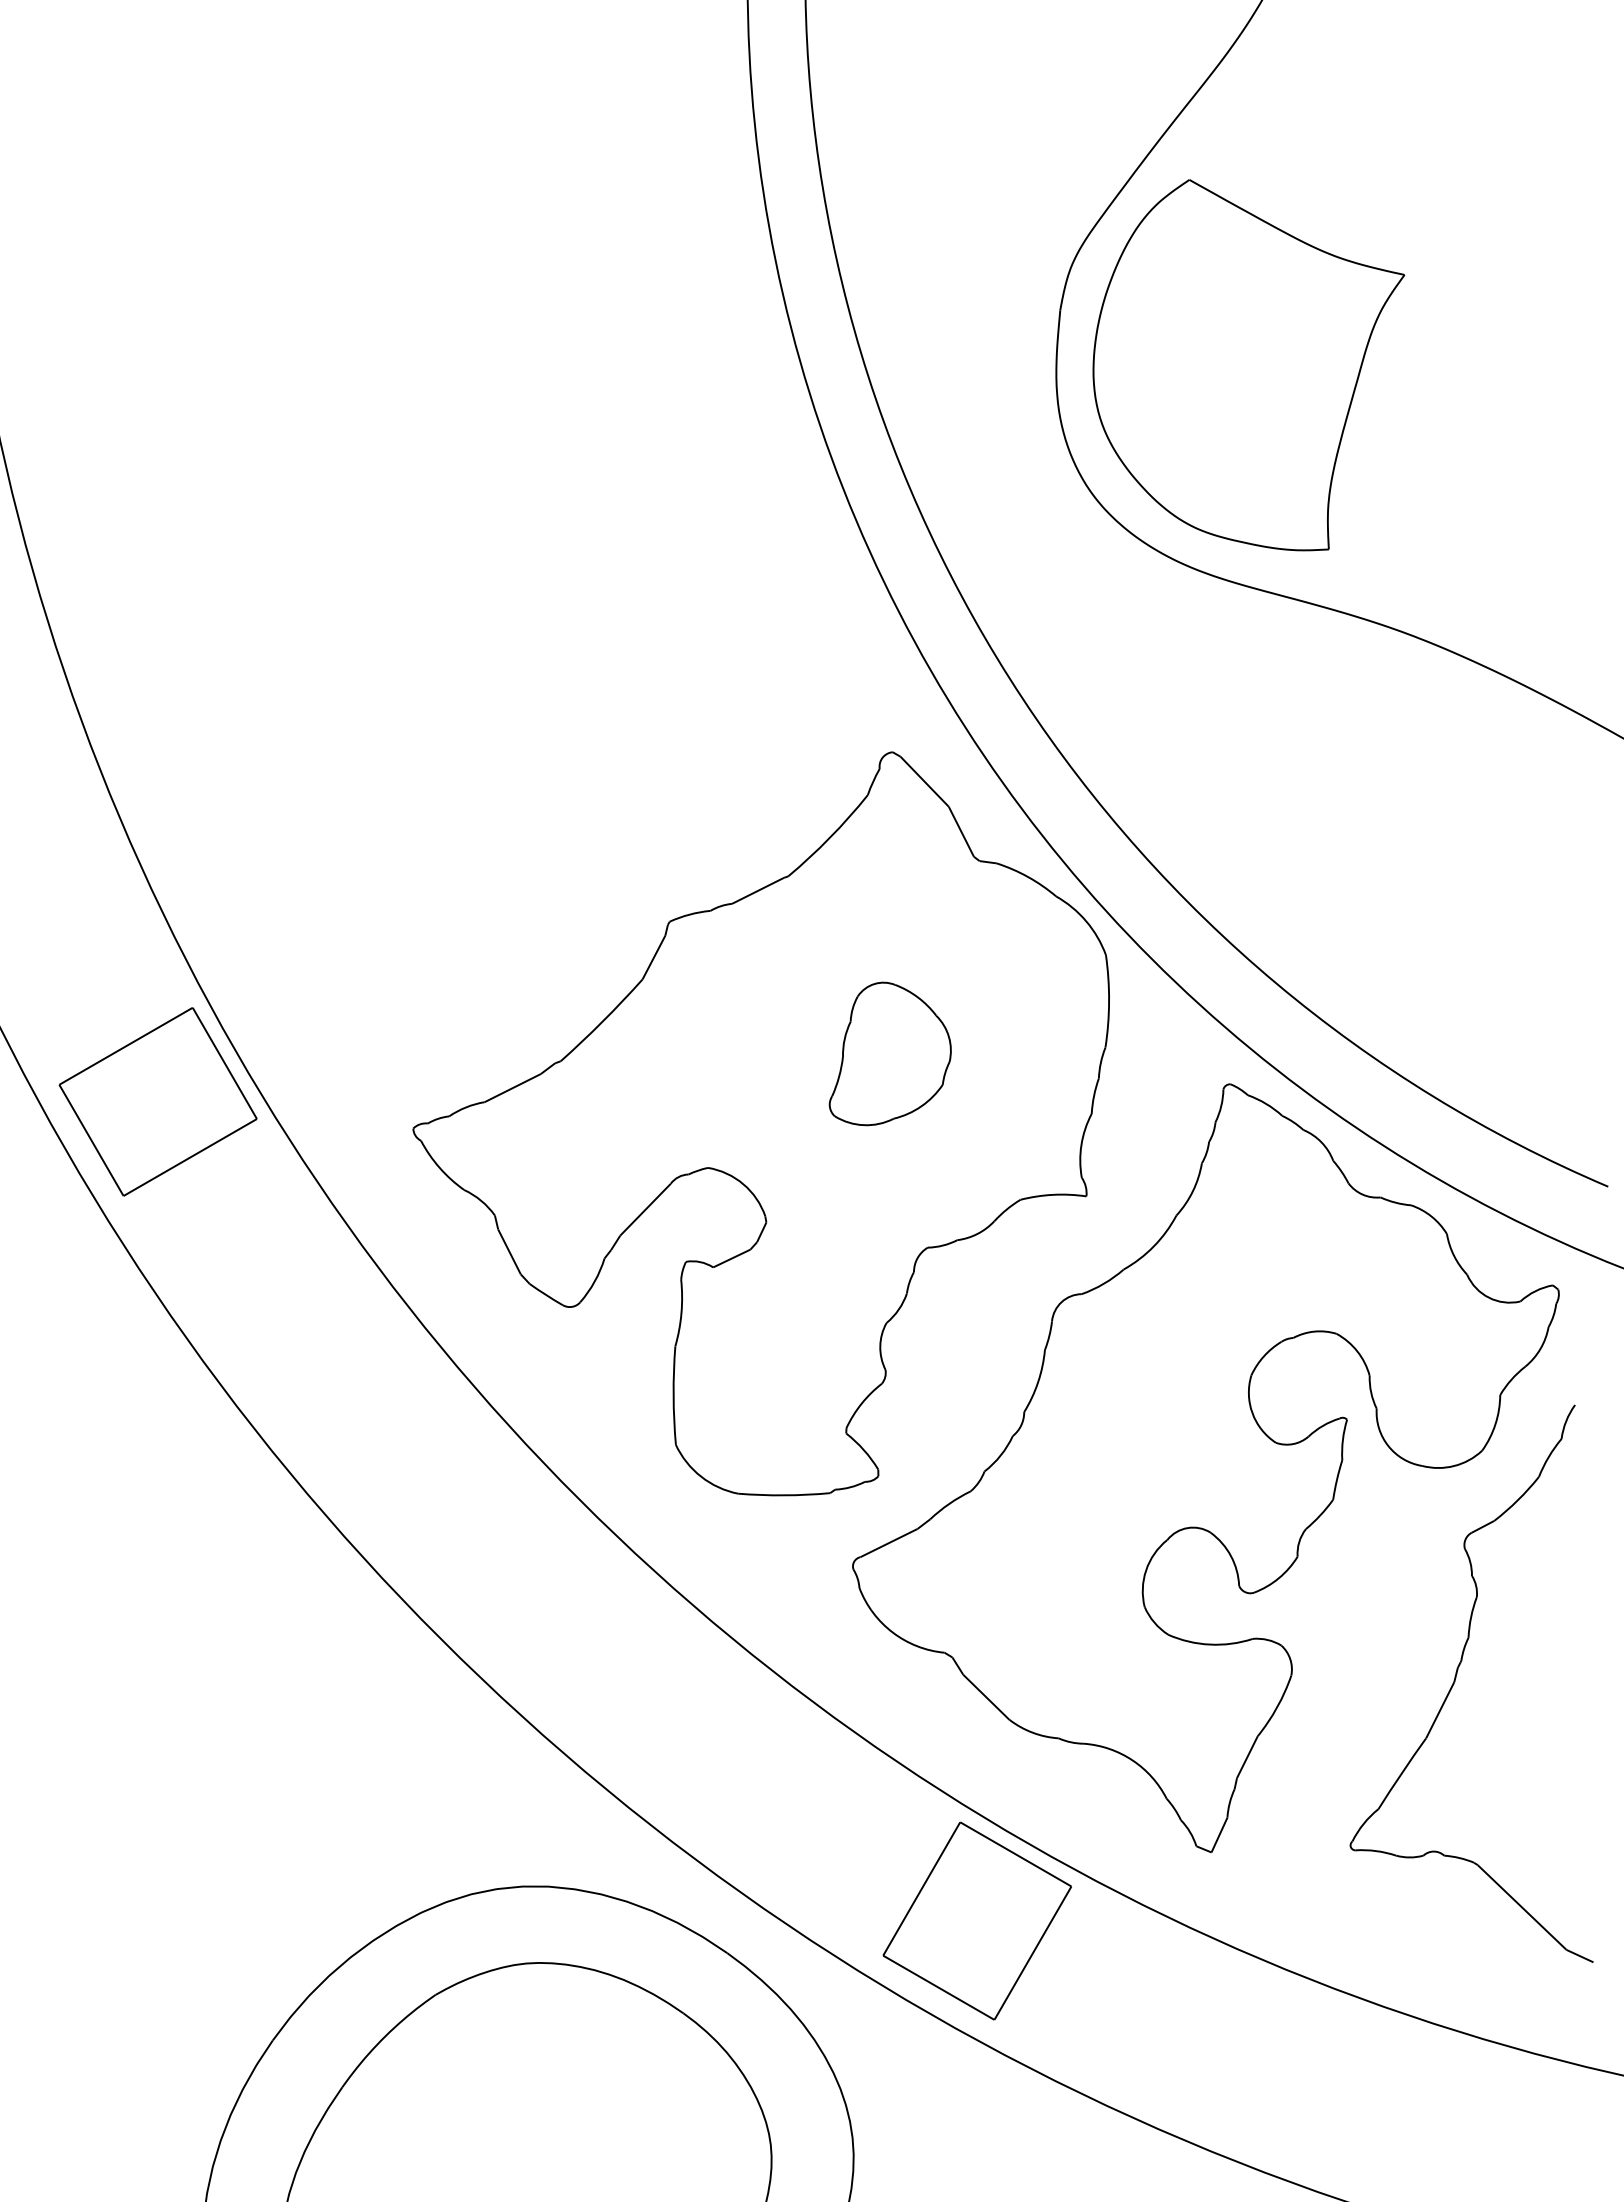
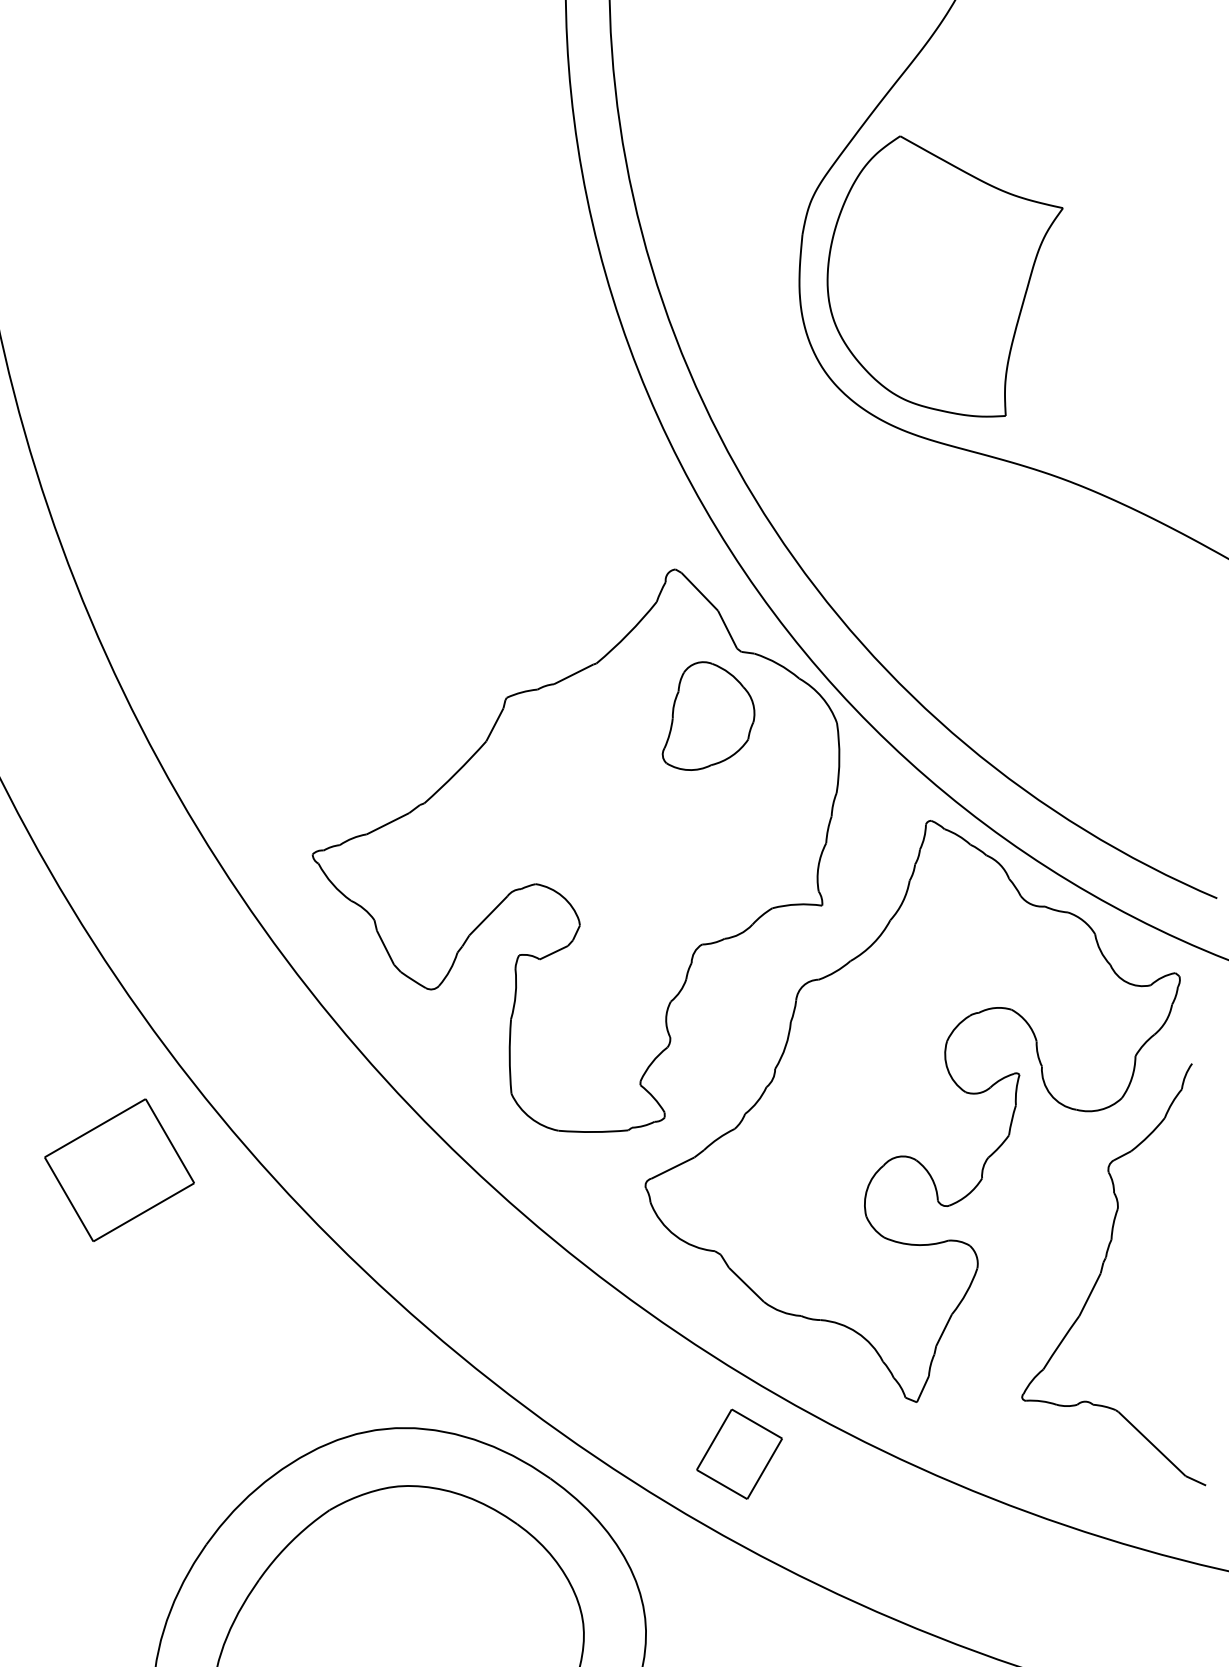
part: (889, 1053) -> (707, 715), moved
part: (157, 1101) -> (119, 1169), moved
part: (976, 1920) -> (739, 1453), size x0.6

